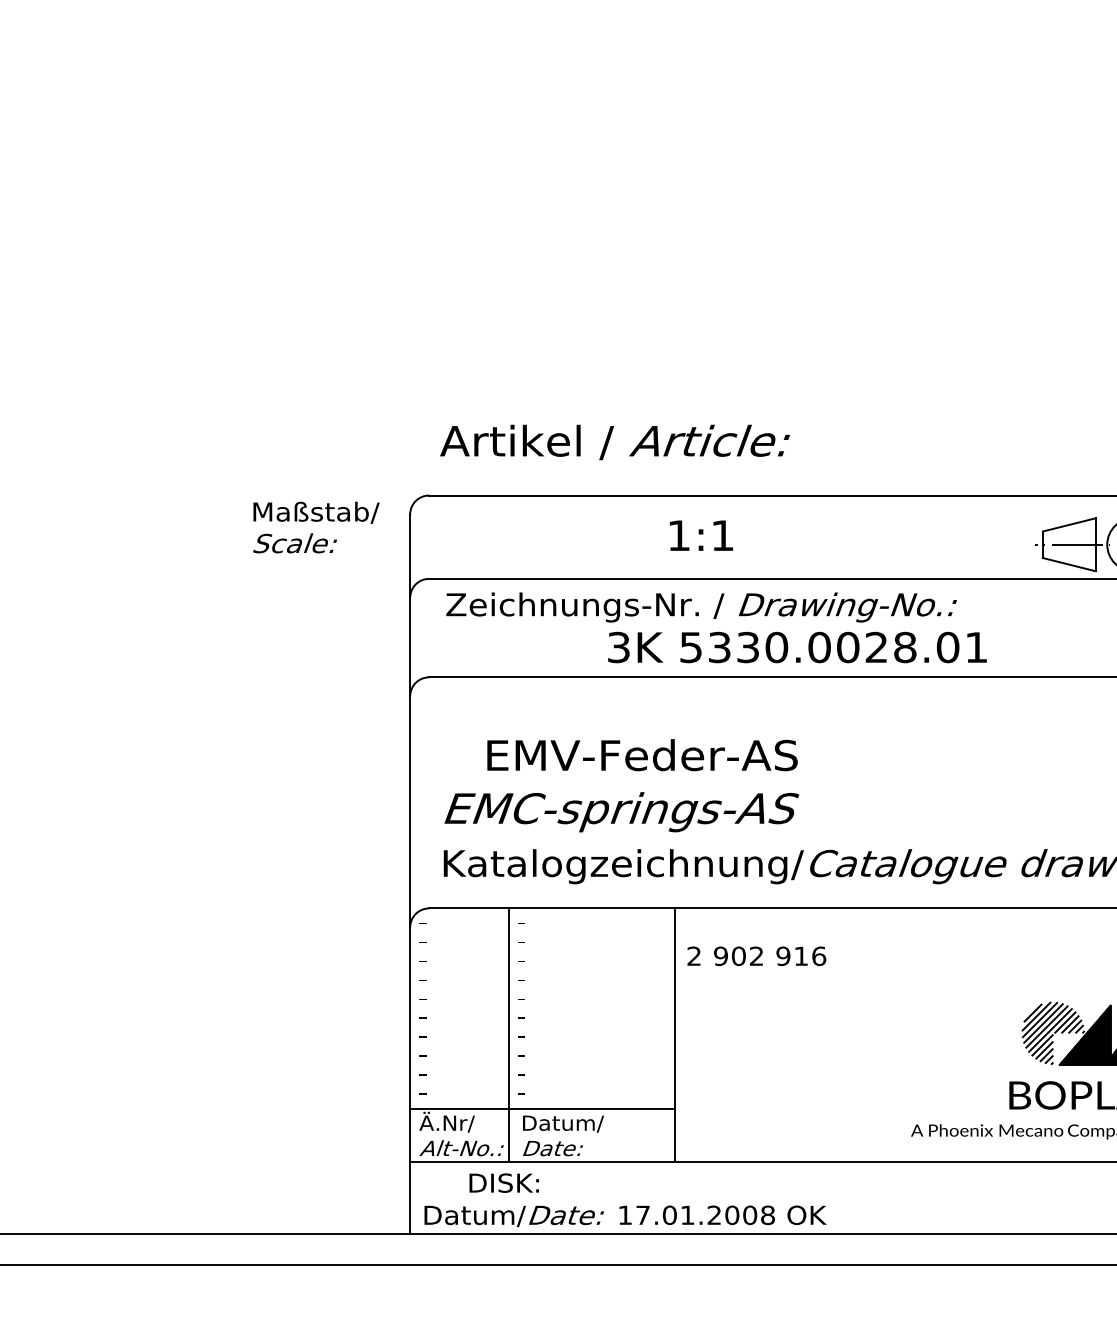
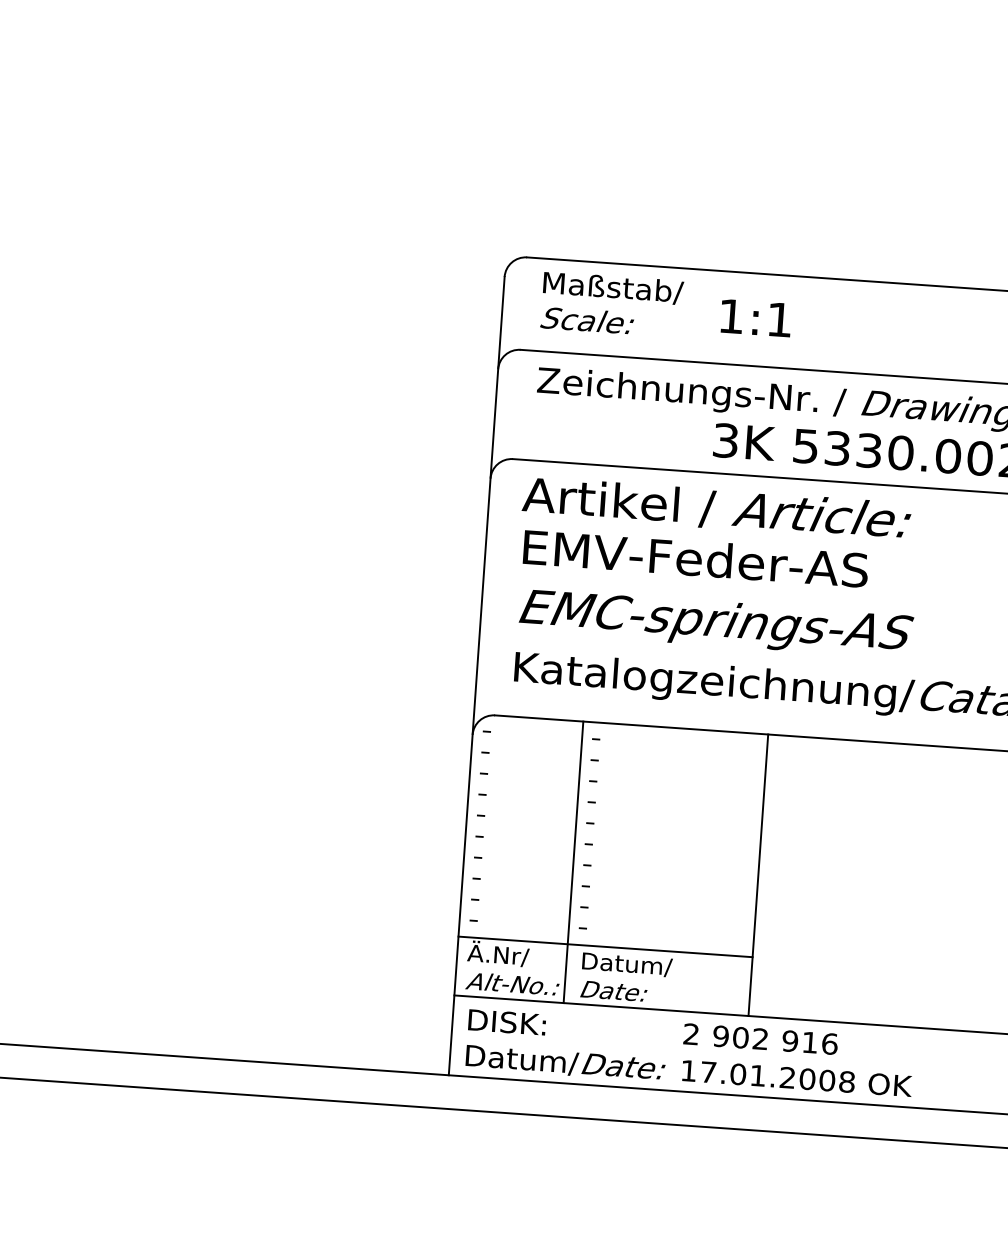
text: (614, 442) -> (716, 509), moved
text: (316, 527) -> (612, 304), moved
text: (700, 535) -> (755, 317), moved
text: (642, 755) -> (695, 558), moved
text: (756, 956) -> (760, 1039), moved
text: (503, 1182) -> (506, 1021), moved

